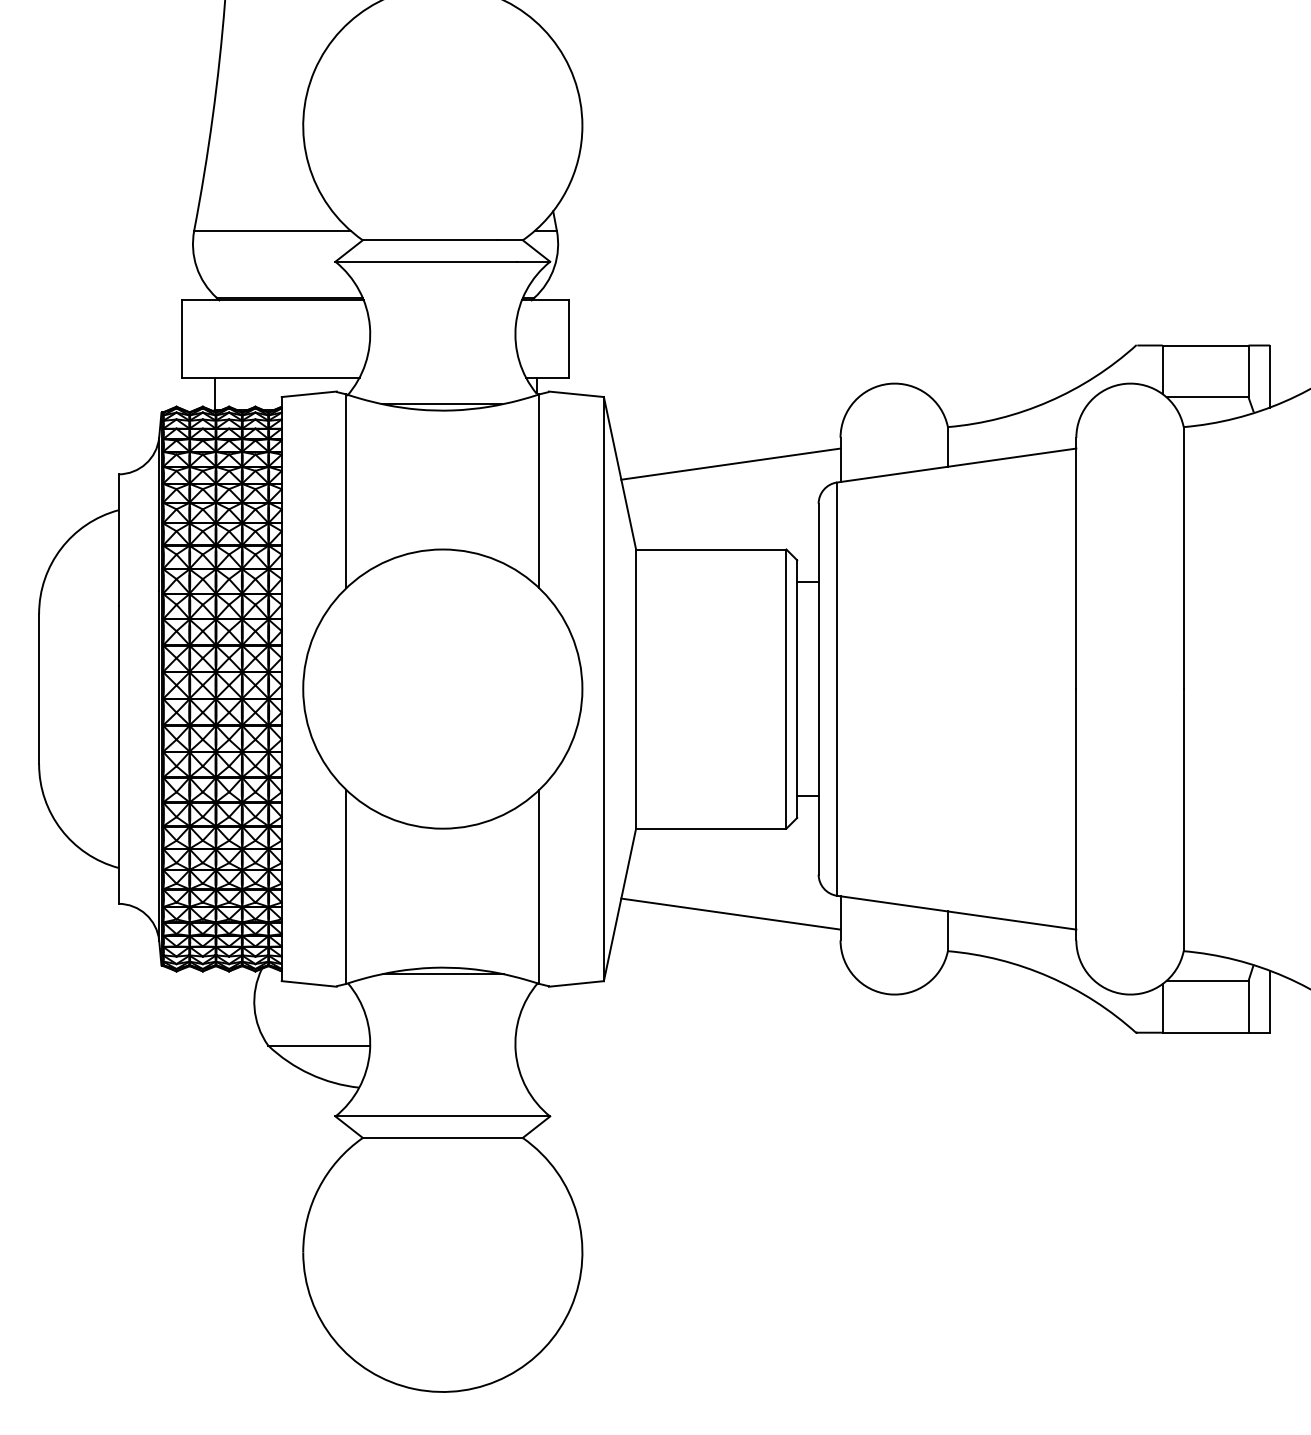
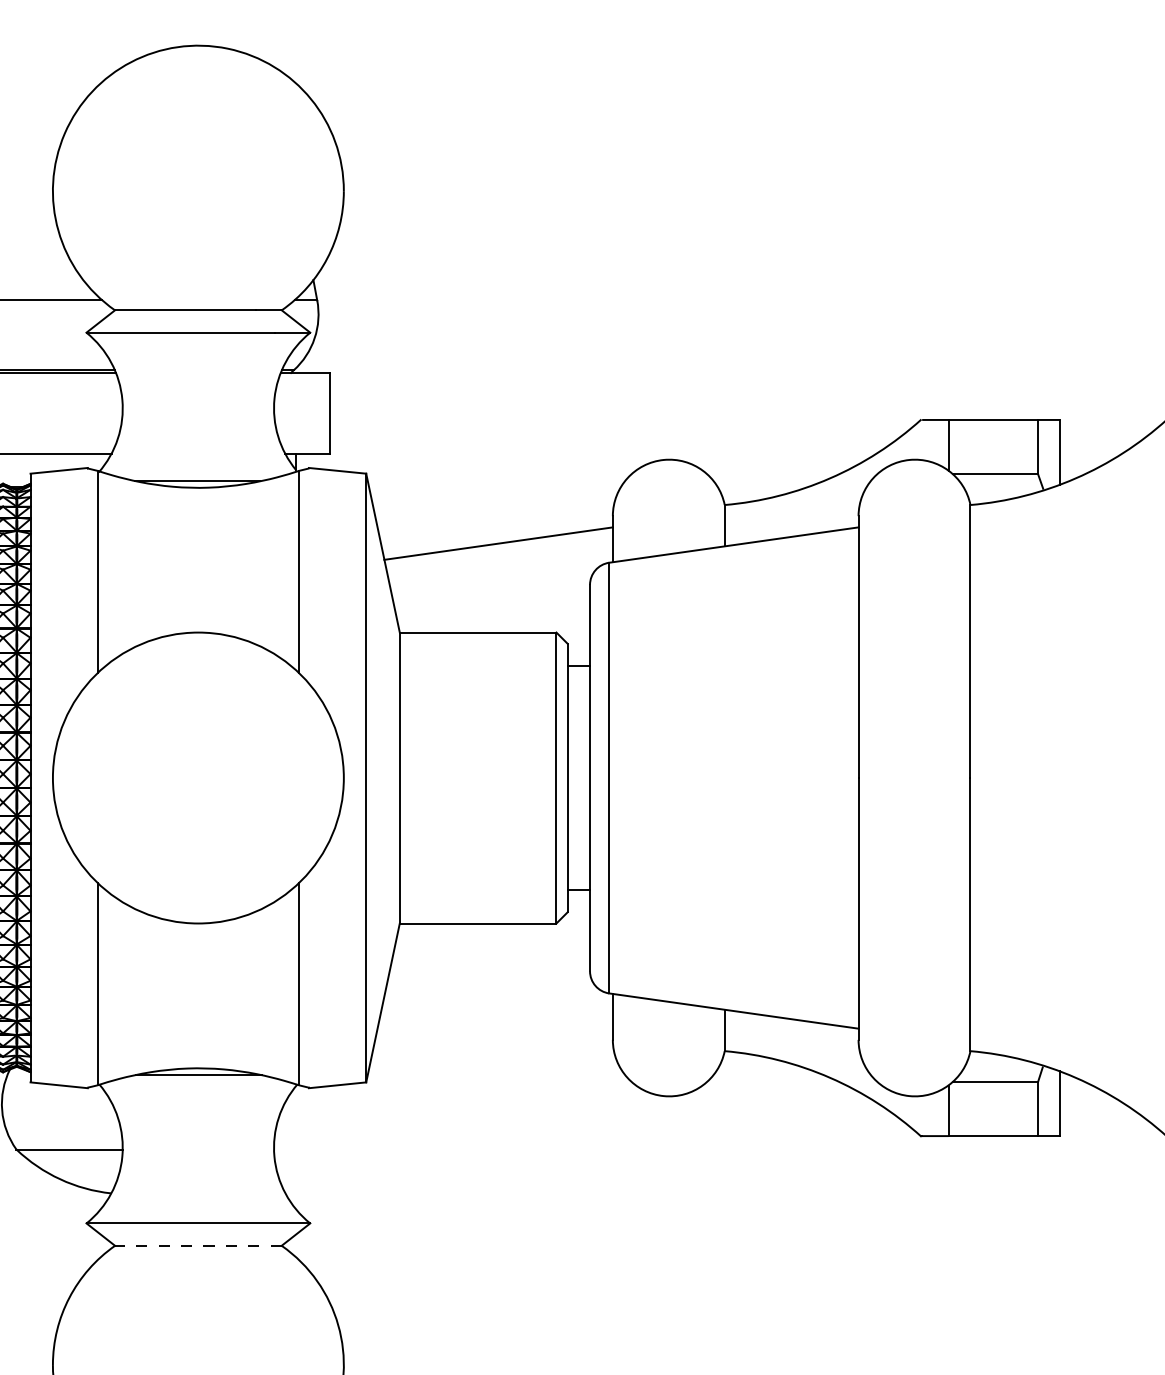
line: (730, 913) -> (498, 1011), removed
line: (442, 1137) -> (198, 1245), solid -> dashed

